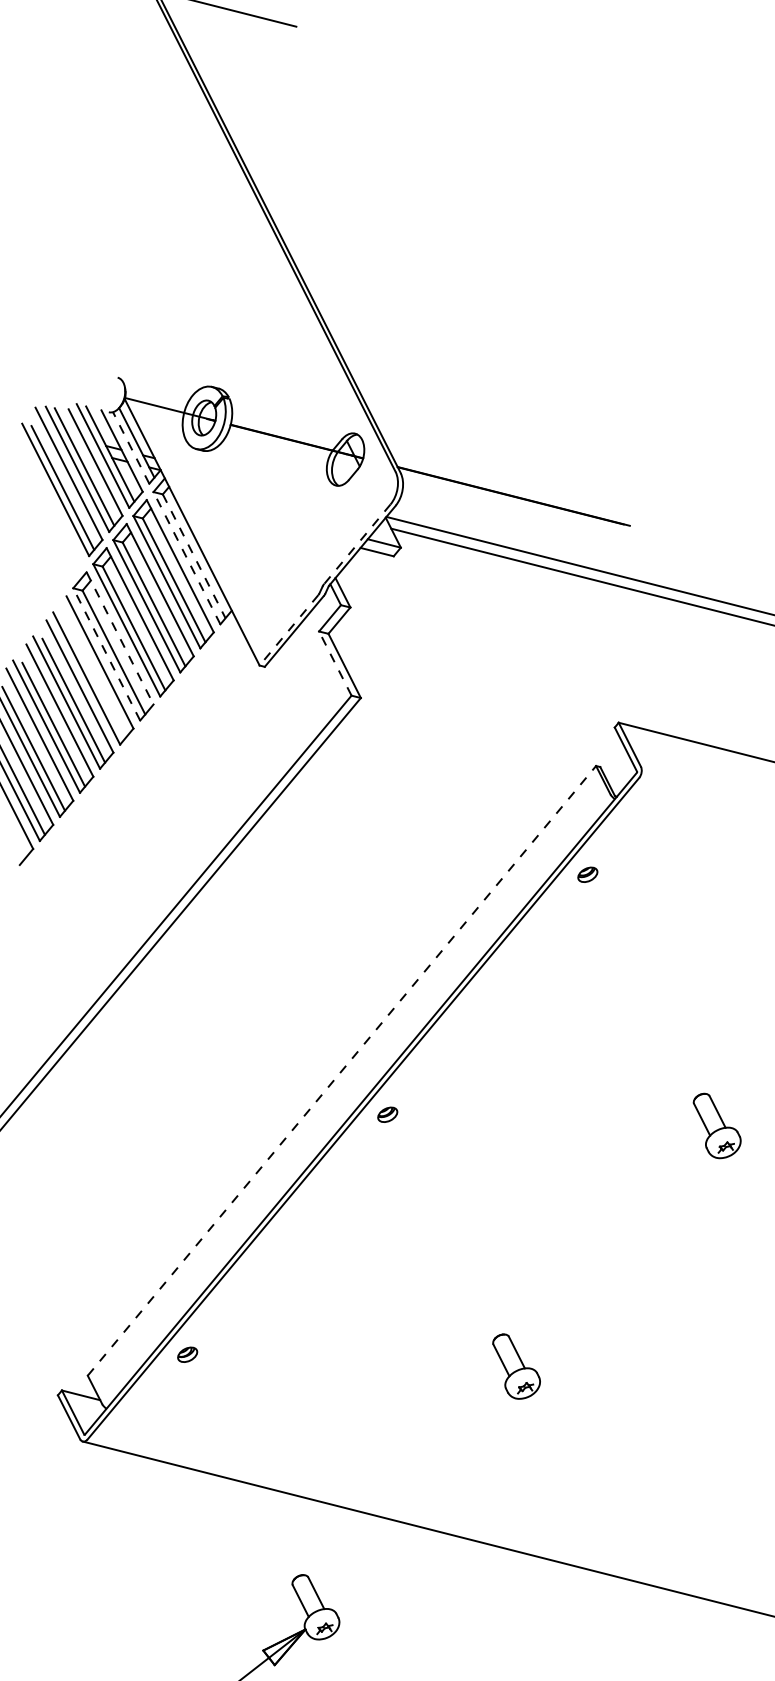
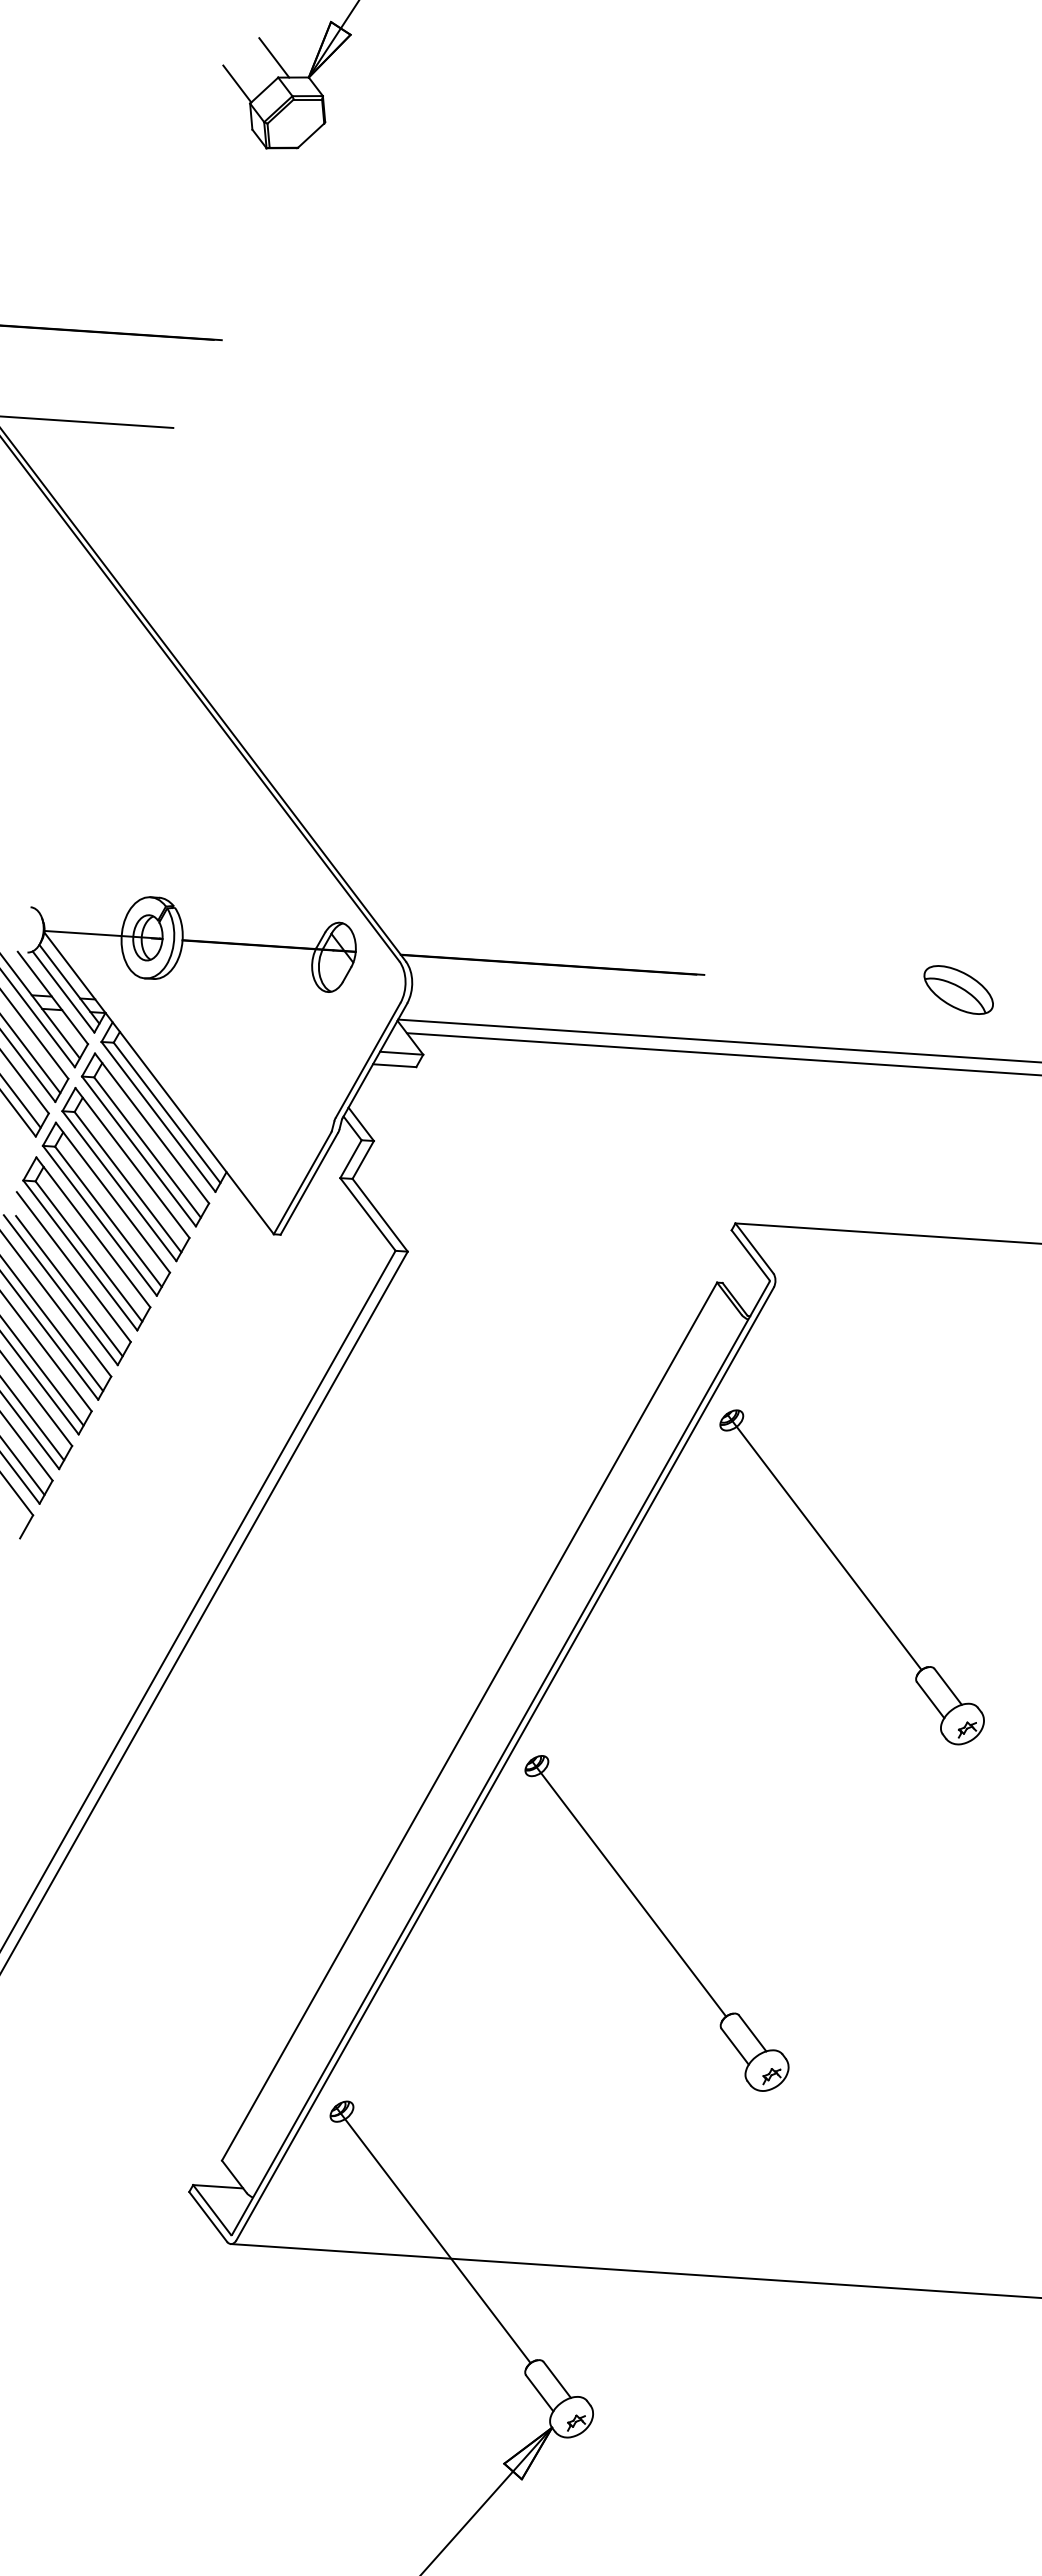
line: (131, 448) -> (63, 992), dashed -> solid
line: (357, 544) -> (368, 1060), dashed -> solid
line: (194, 556) -> (167, 1113), dashed -> solid
line: (187, 557) -> (158, 1116), dashed -> solid
line: (289, 630) -> (302, 1183), dashed -> solid
line: (120, 638) -> (93, 1232), dashed -> solid
line: (106, 654) -> (80, 1255), dashed -> solid
line: (334, 663) -> (367, 1214), dashed -> solid
line: (93, 676) -> (69, 1286), added
line: (642, 981) -> (824, 1541), added
line: (341, 1070) -> (469, 1721), dashed -> solid
line: (441, 1222) -> (628, 1888), added
line: (240, 1462) -> (432, 2234), added

